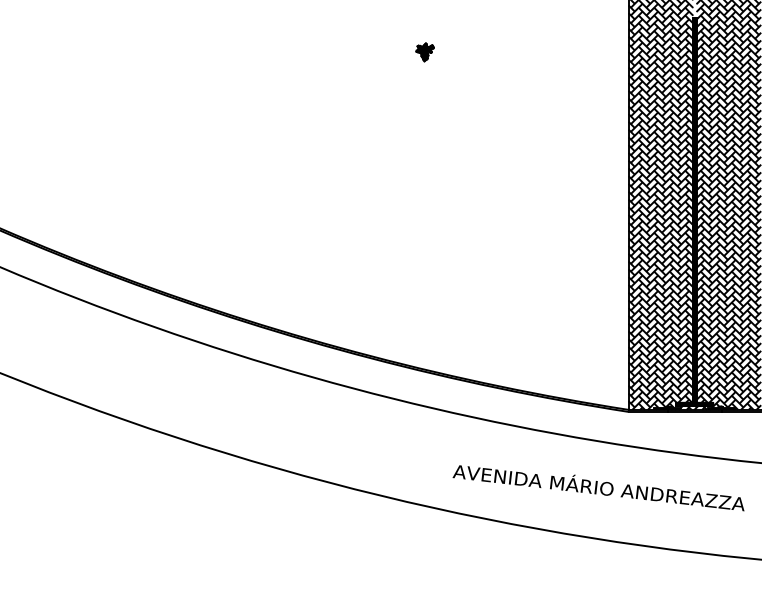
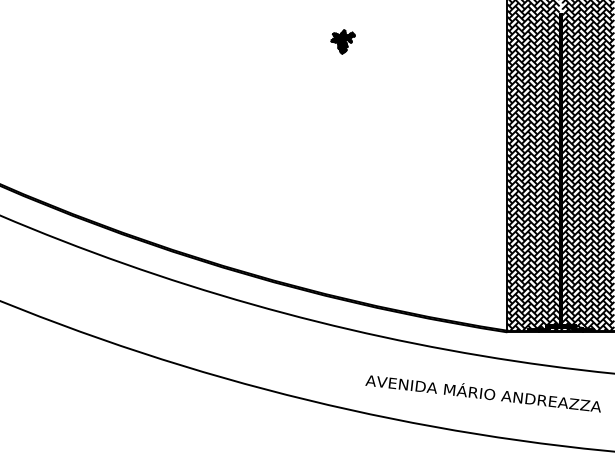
part: (424, 51) -> (342, 41), size x1.67

